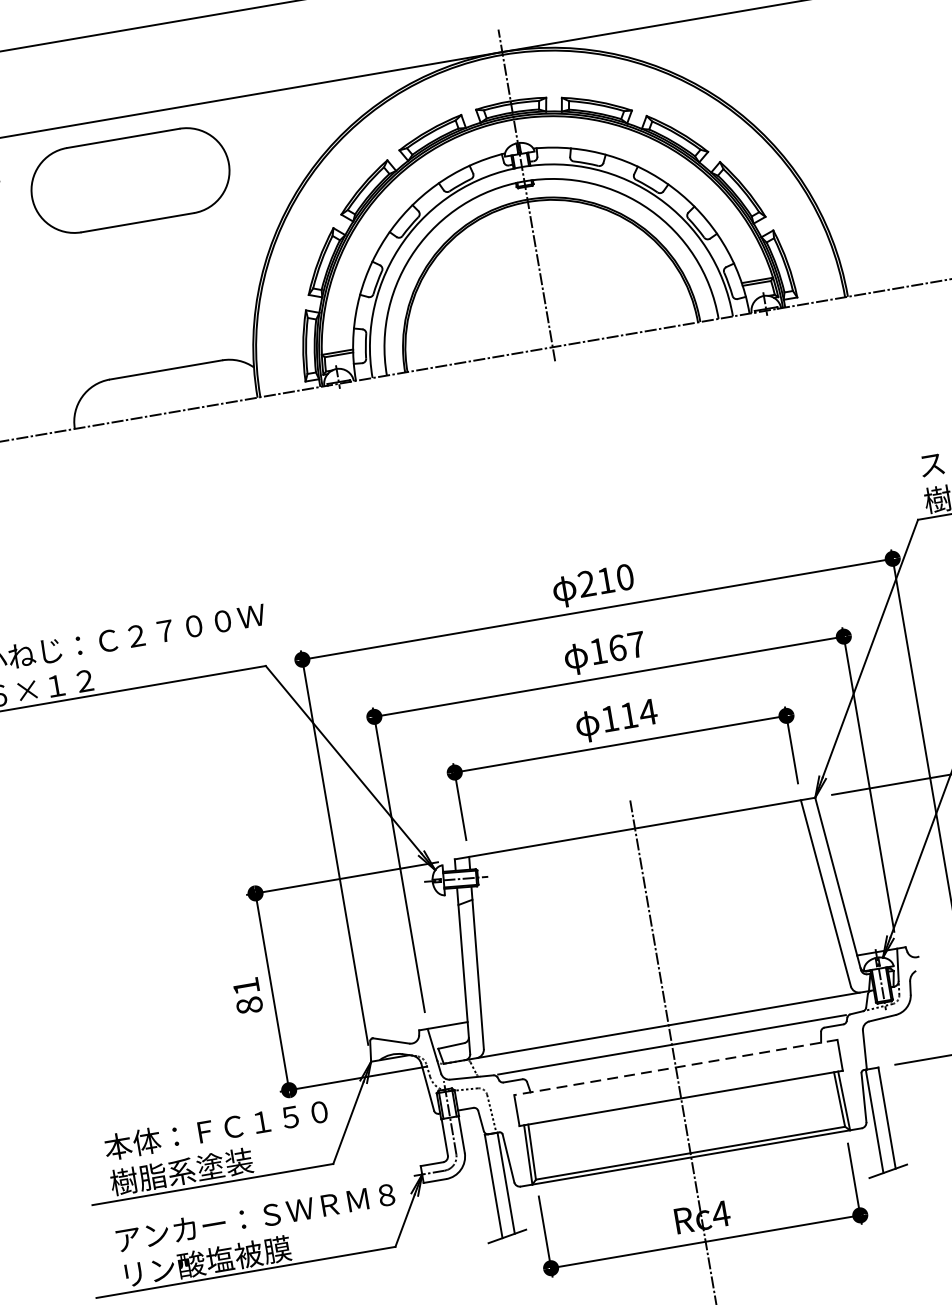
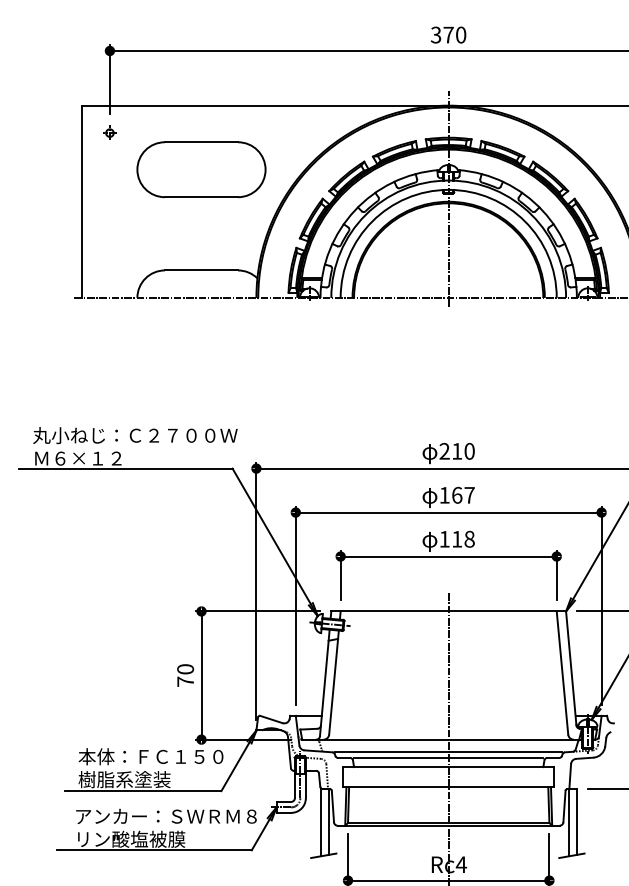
part: (130, 180) -> (201, 169), moved
text: (647, 711) -> (469, 538), 114 -> 118
text: (247, 995) -> (185, 675), 81 -> 70
line: (673, 1052) -> (448, 757), added
line: (675, 1068) -> (448, 767), dashed -> solid

